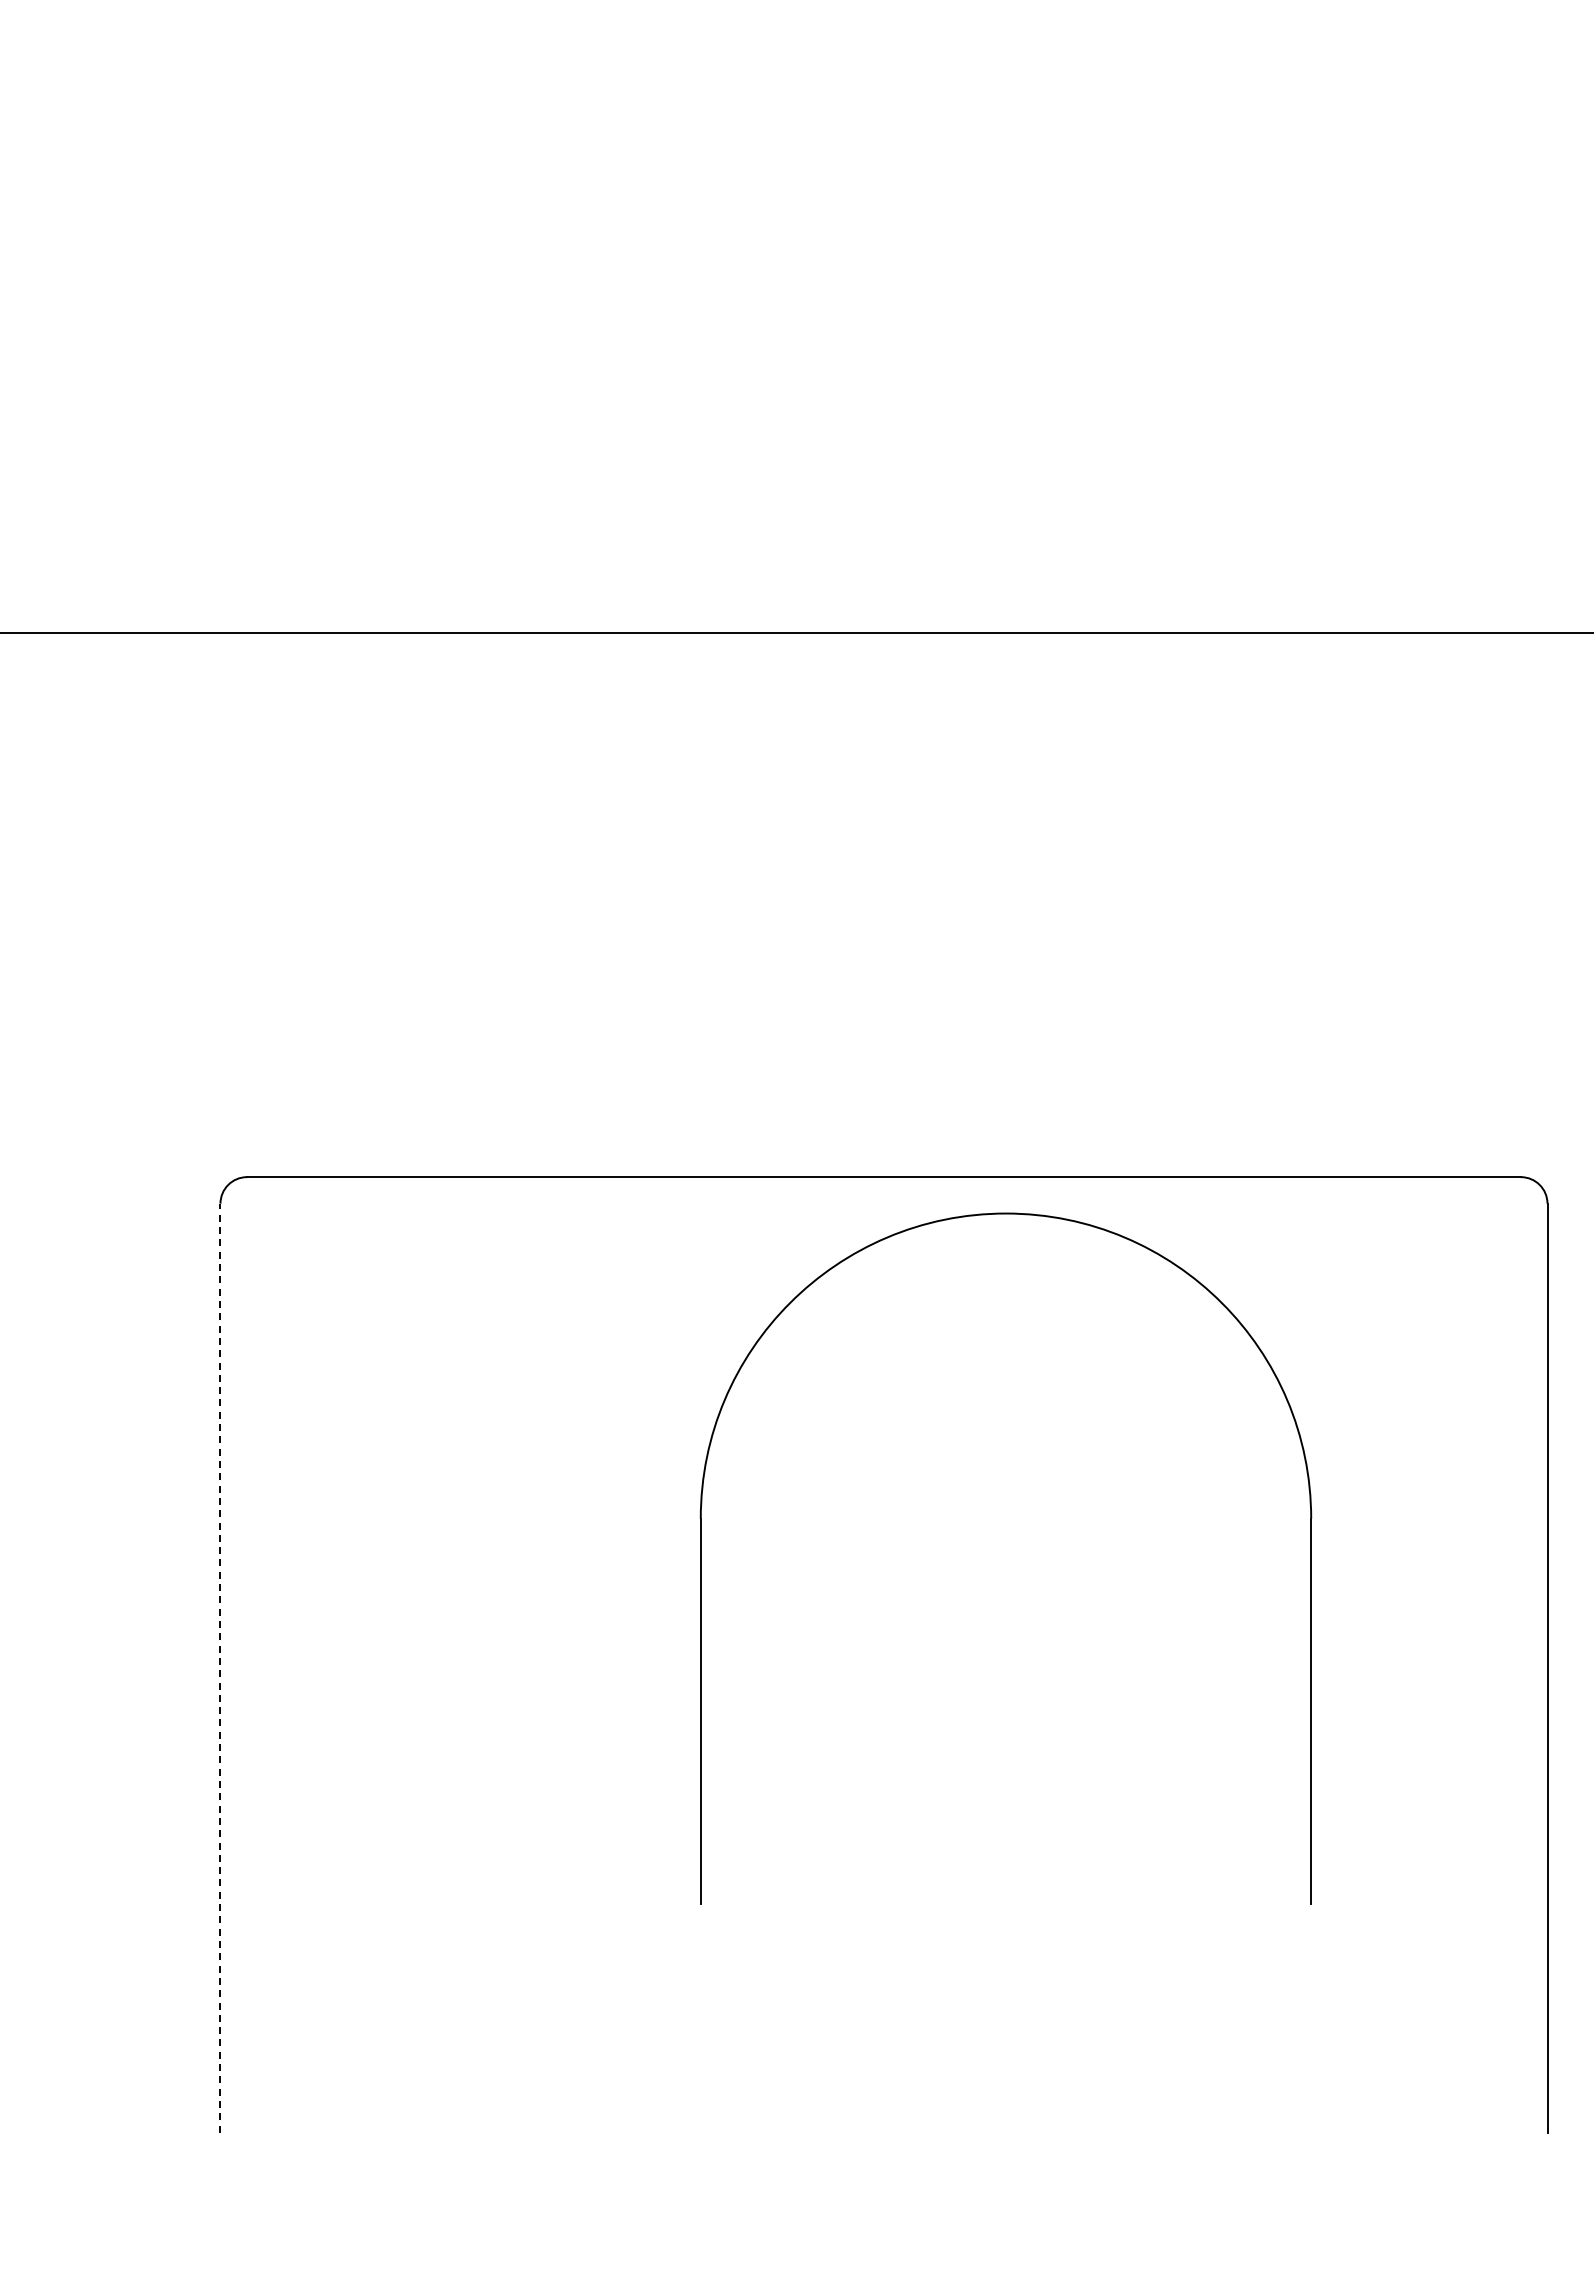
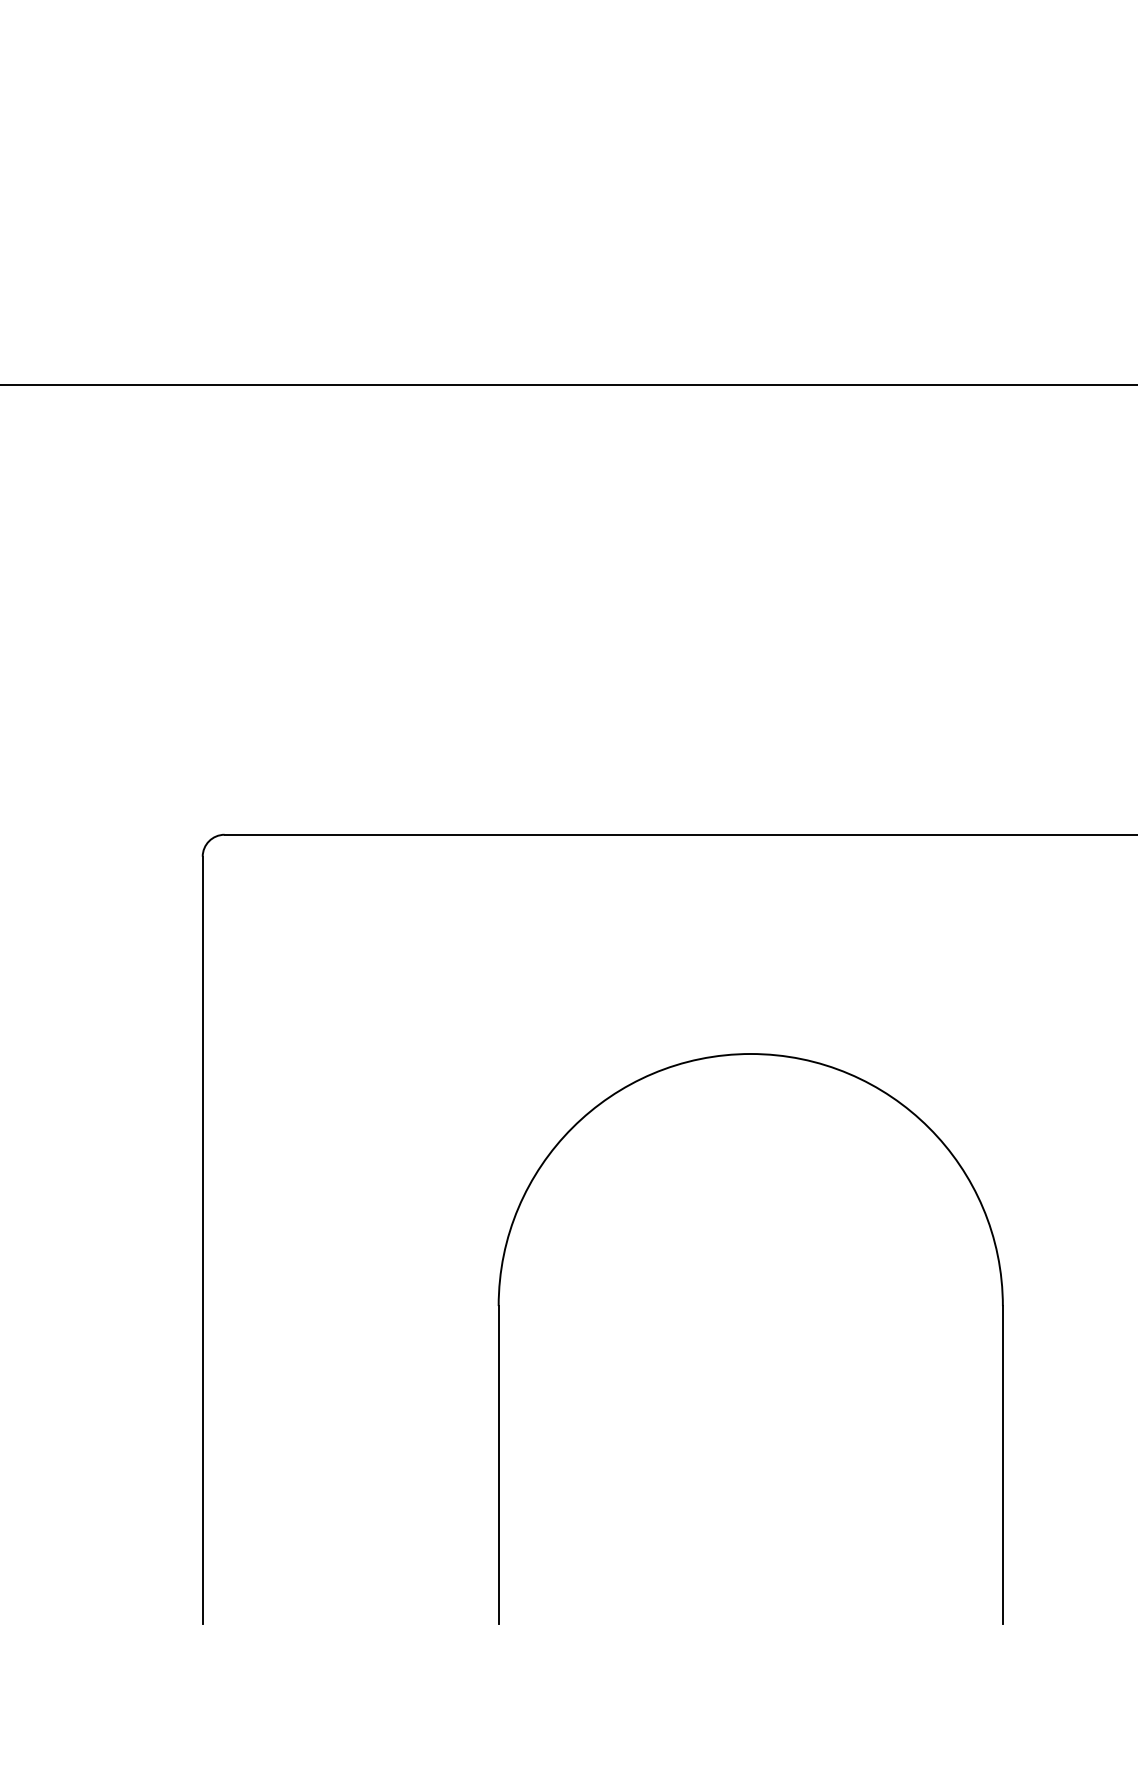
part: (701, 1558) -> (499, 1338), moved
line: (220, 1667) -> (202, 1239), dashed -> solid

